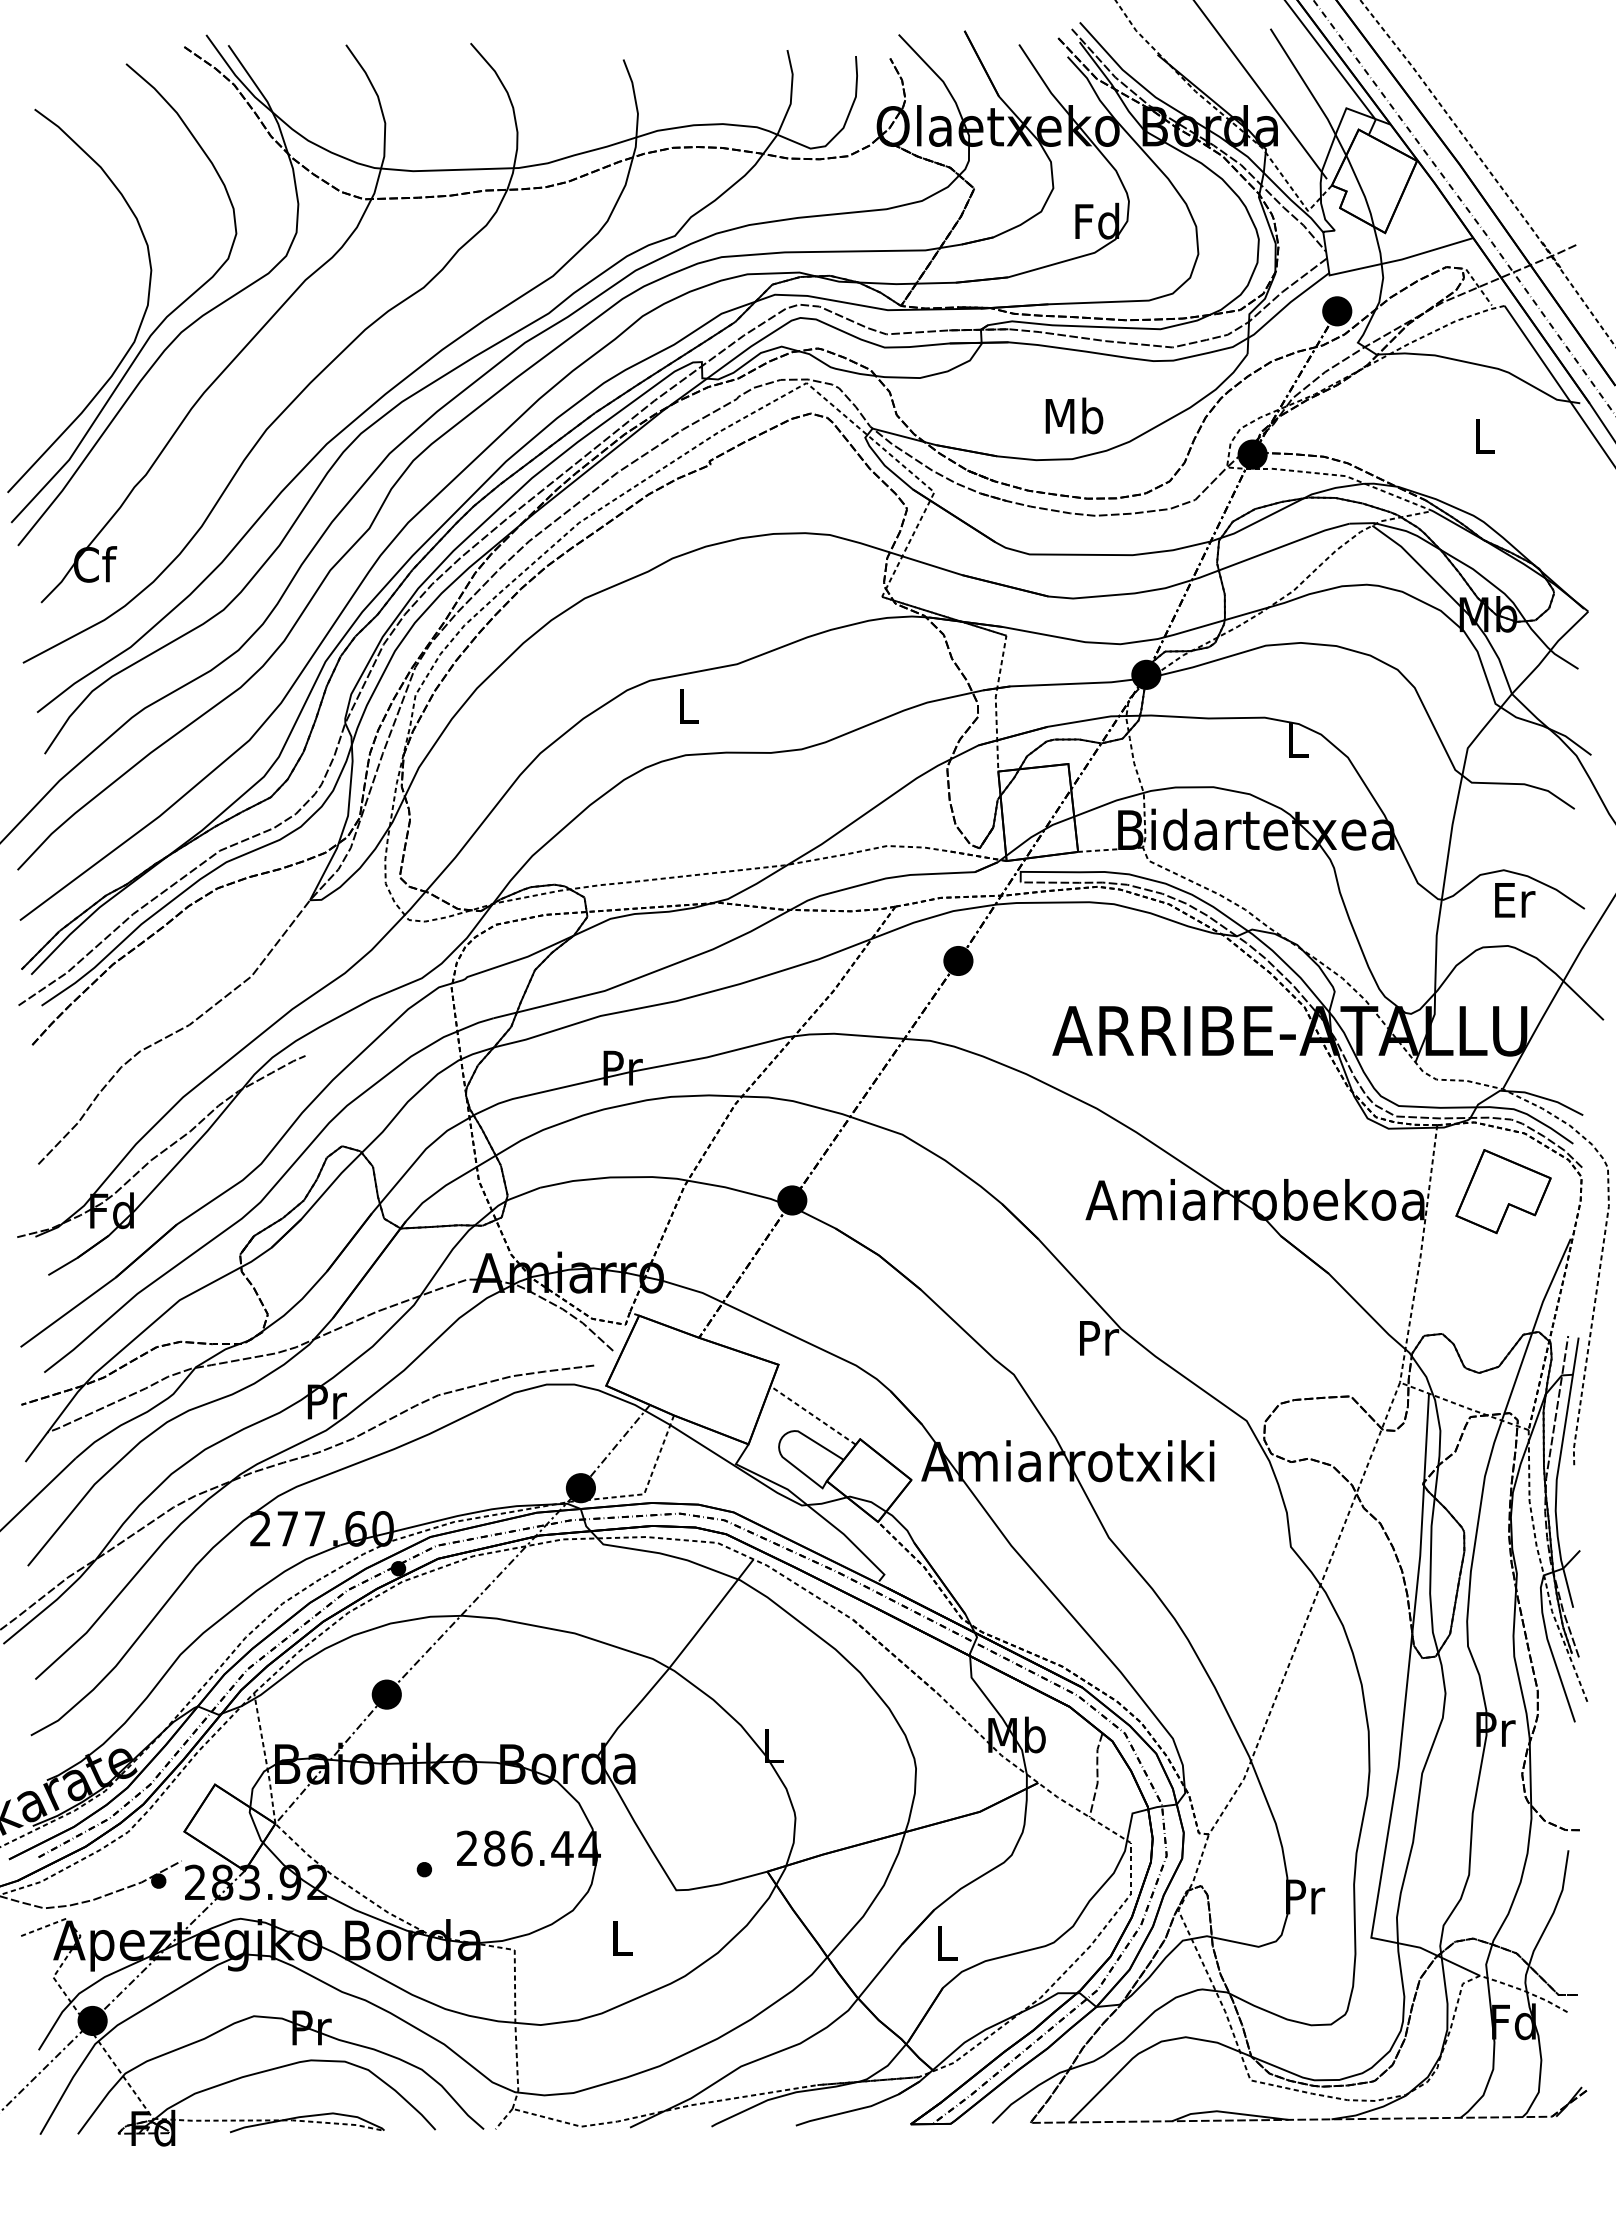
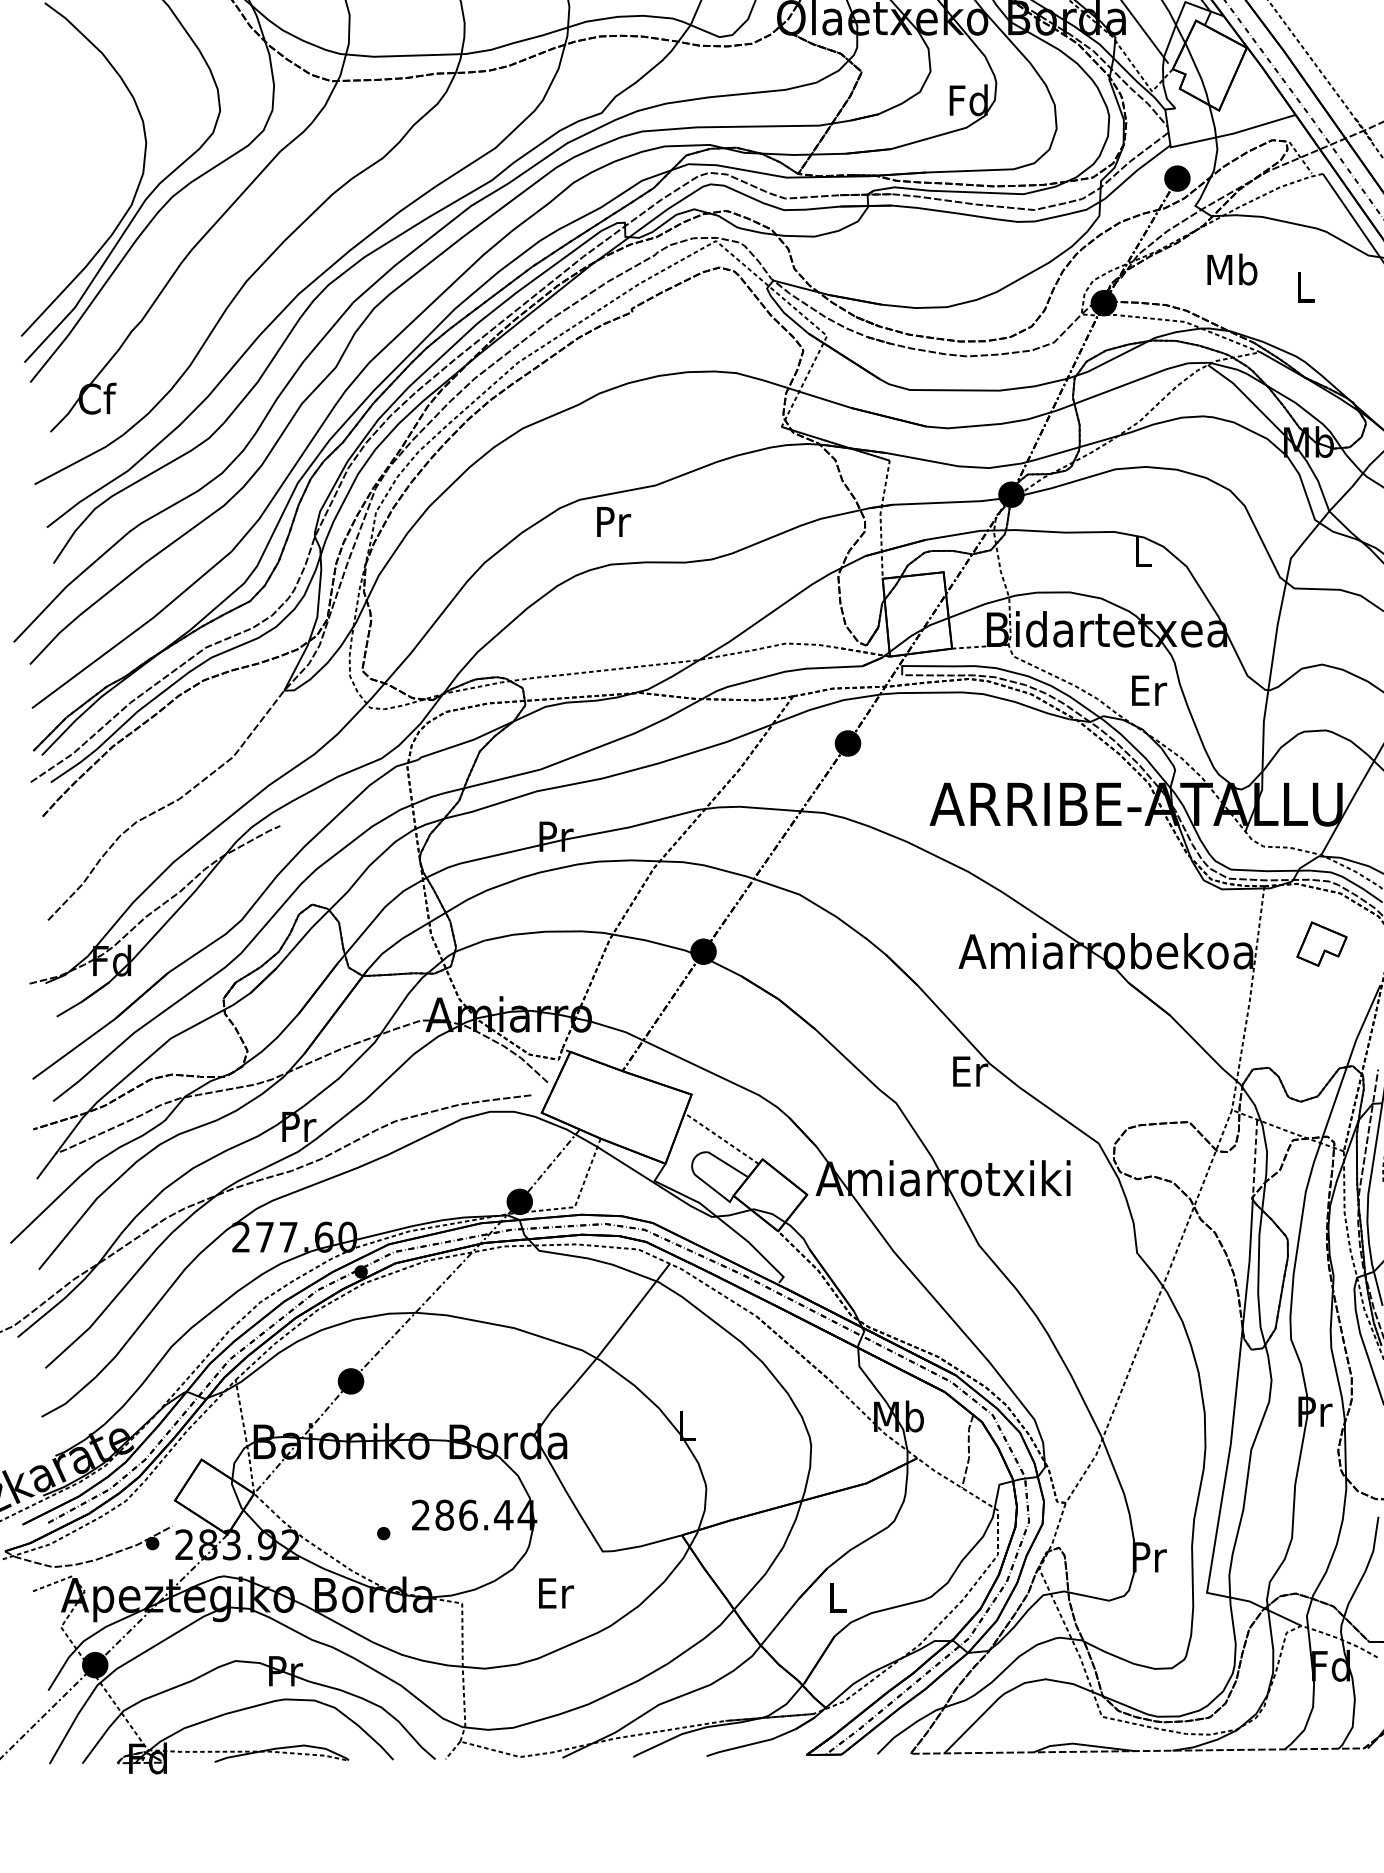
text: (1074, 415) -> (1232, 269), moved
text: (688, 705) -> (613, 521), L -> Pr
text: (1515, 900) -> (1149, 690), moved
part: (1503, 1191) -> (1321, 943), size x0.6
text: (1099, 1338) -> (970, 1071), Pr -> Er
line: (1426, 1438) -> (1255, 1158), solid -> dashed
text: (623, 1938) -> (556, 1593), L -> Er

